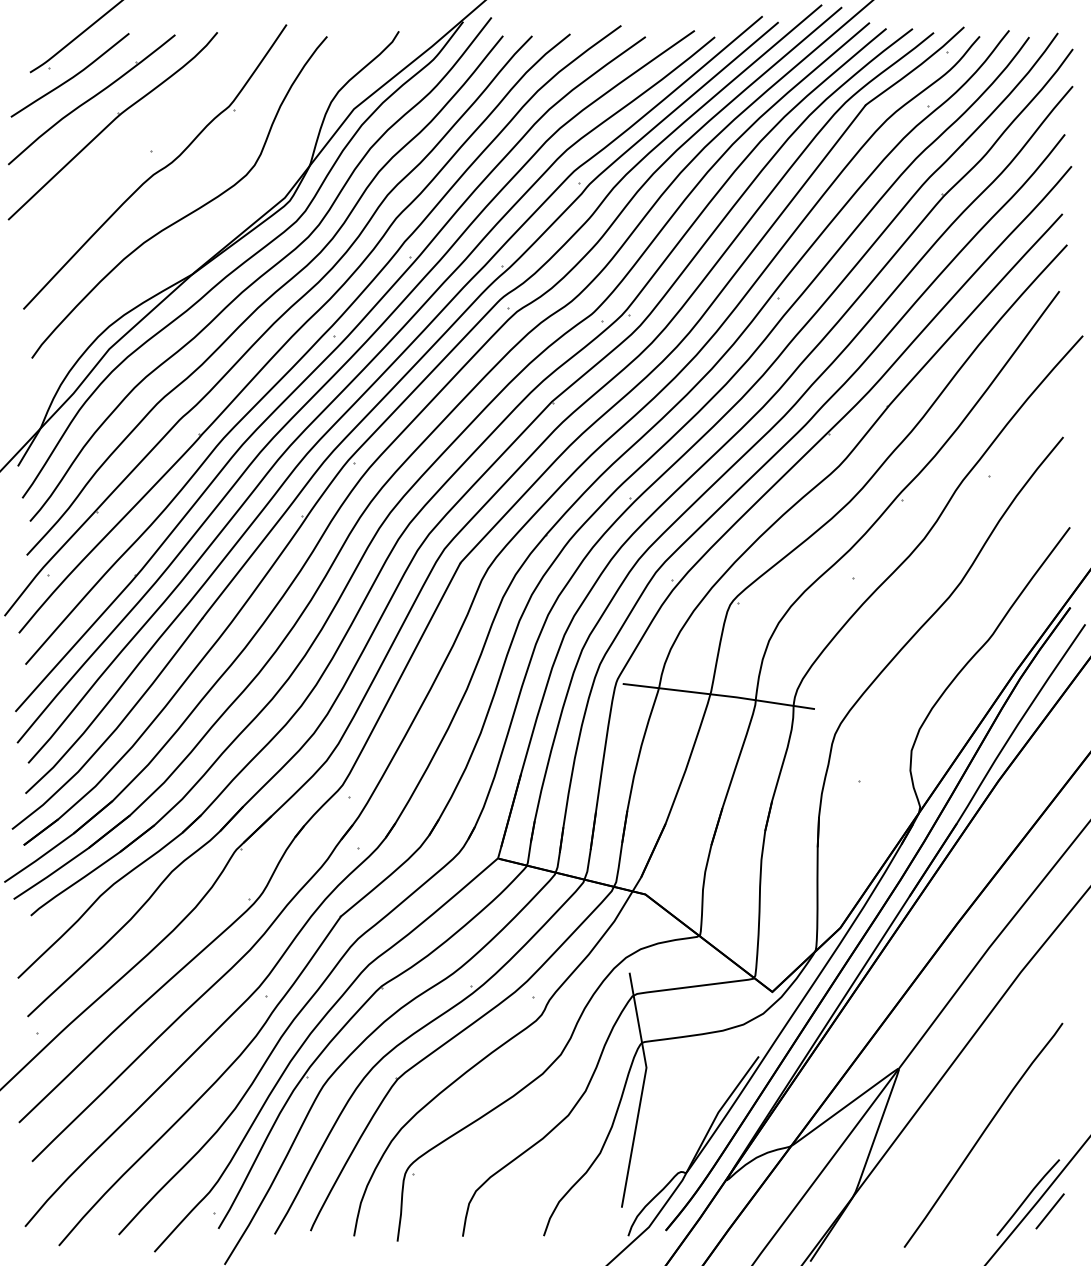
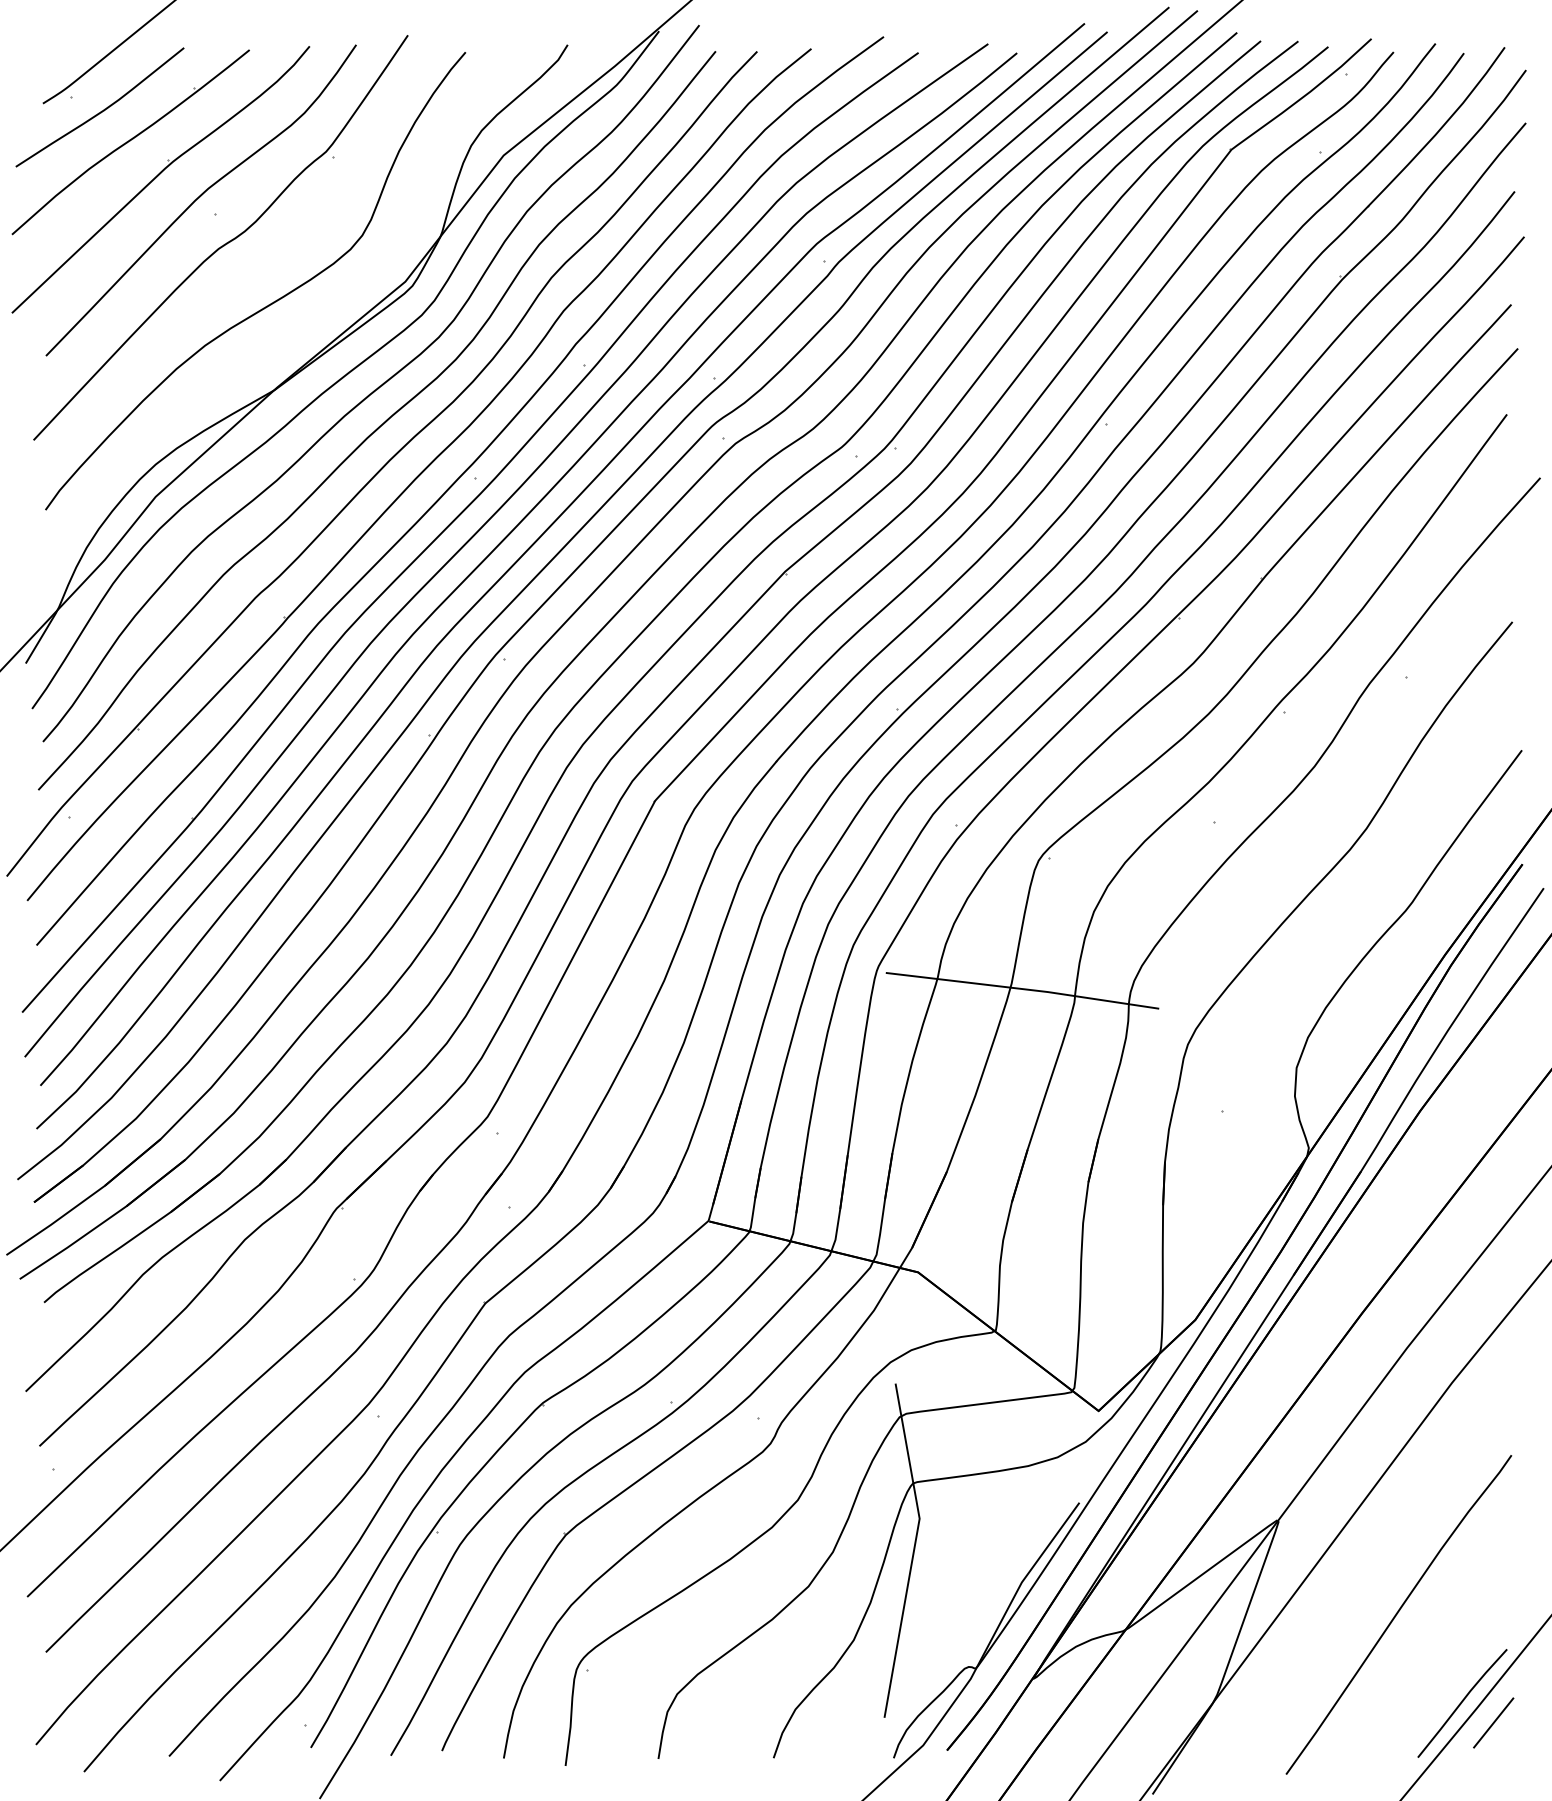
curve: (140, 139) -> (199, 198), added

